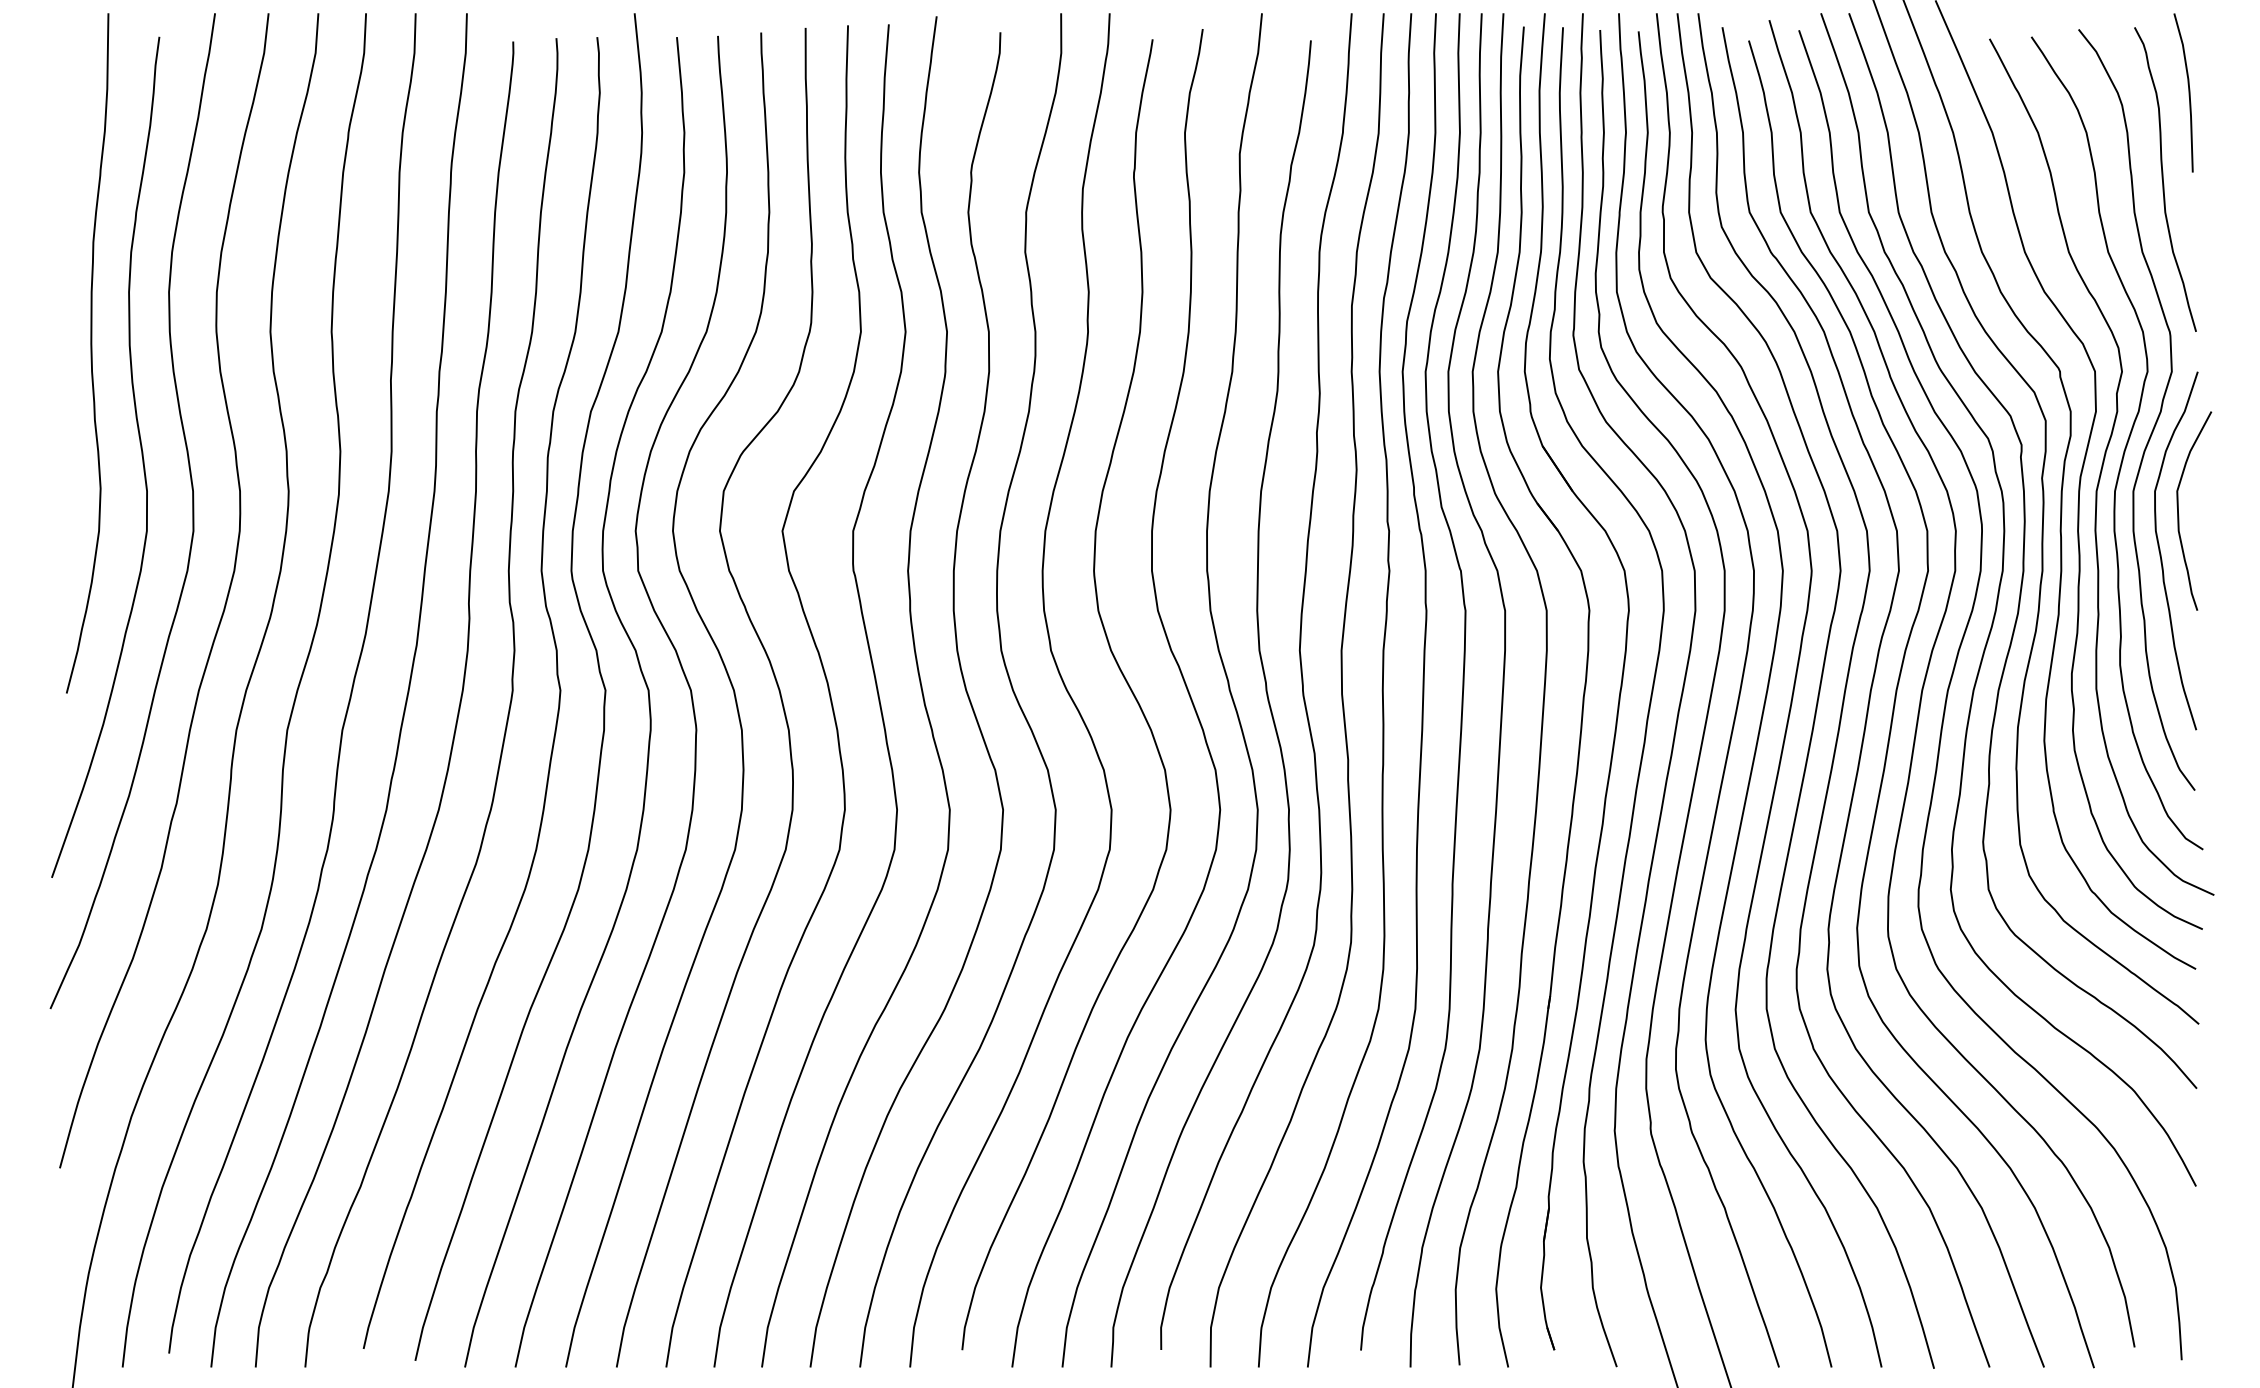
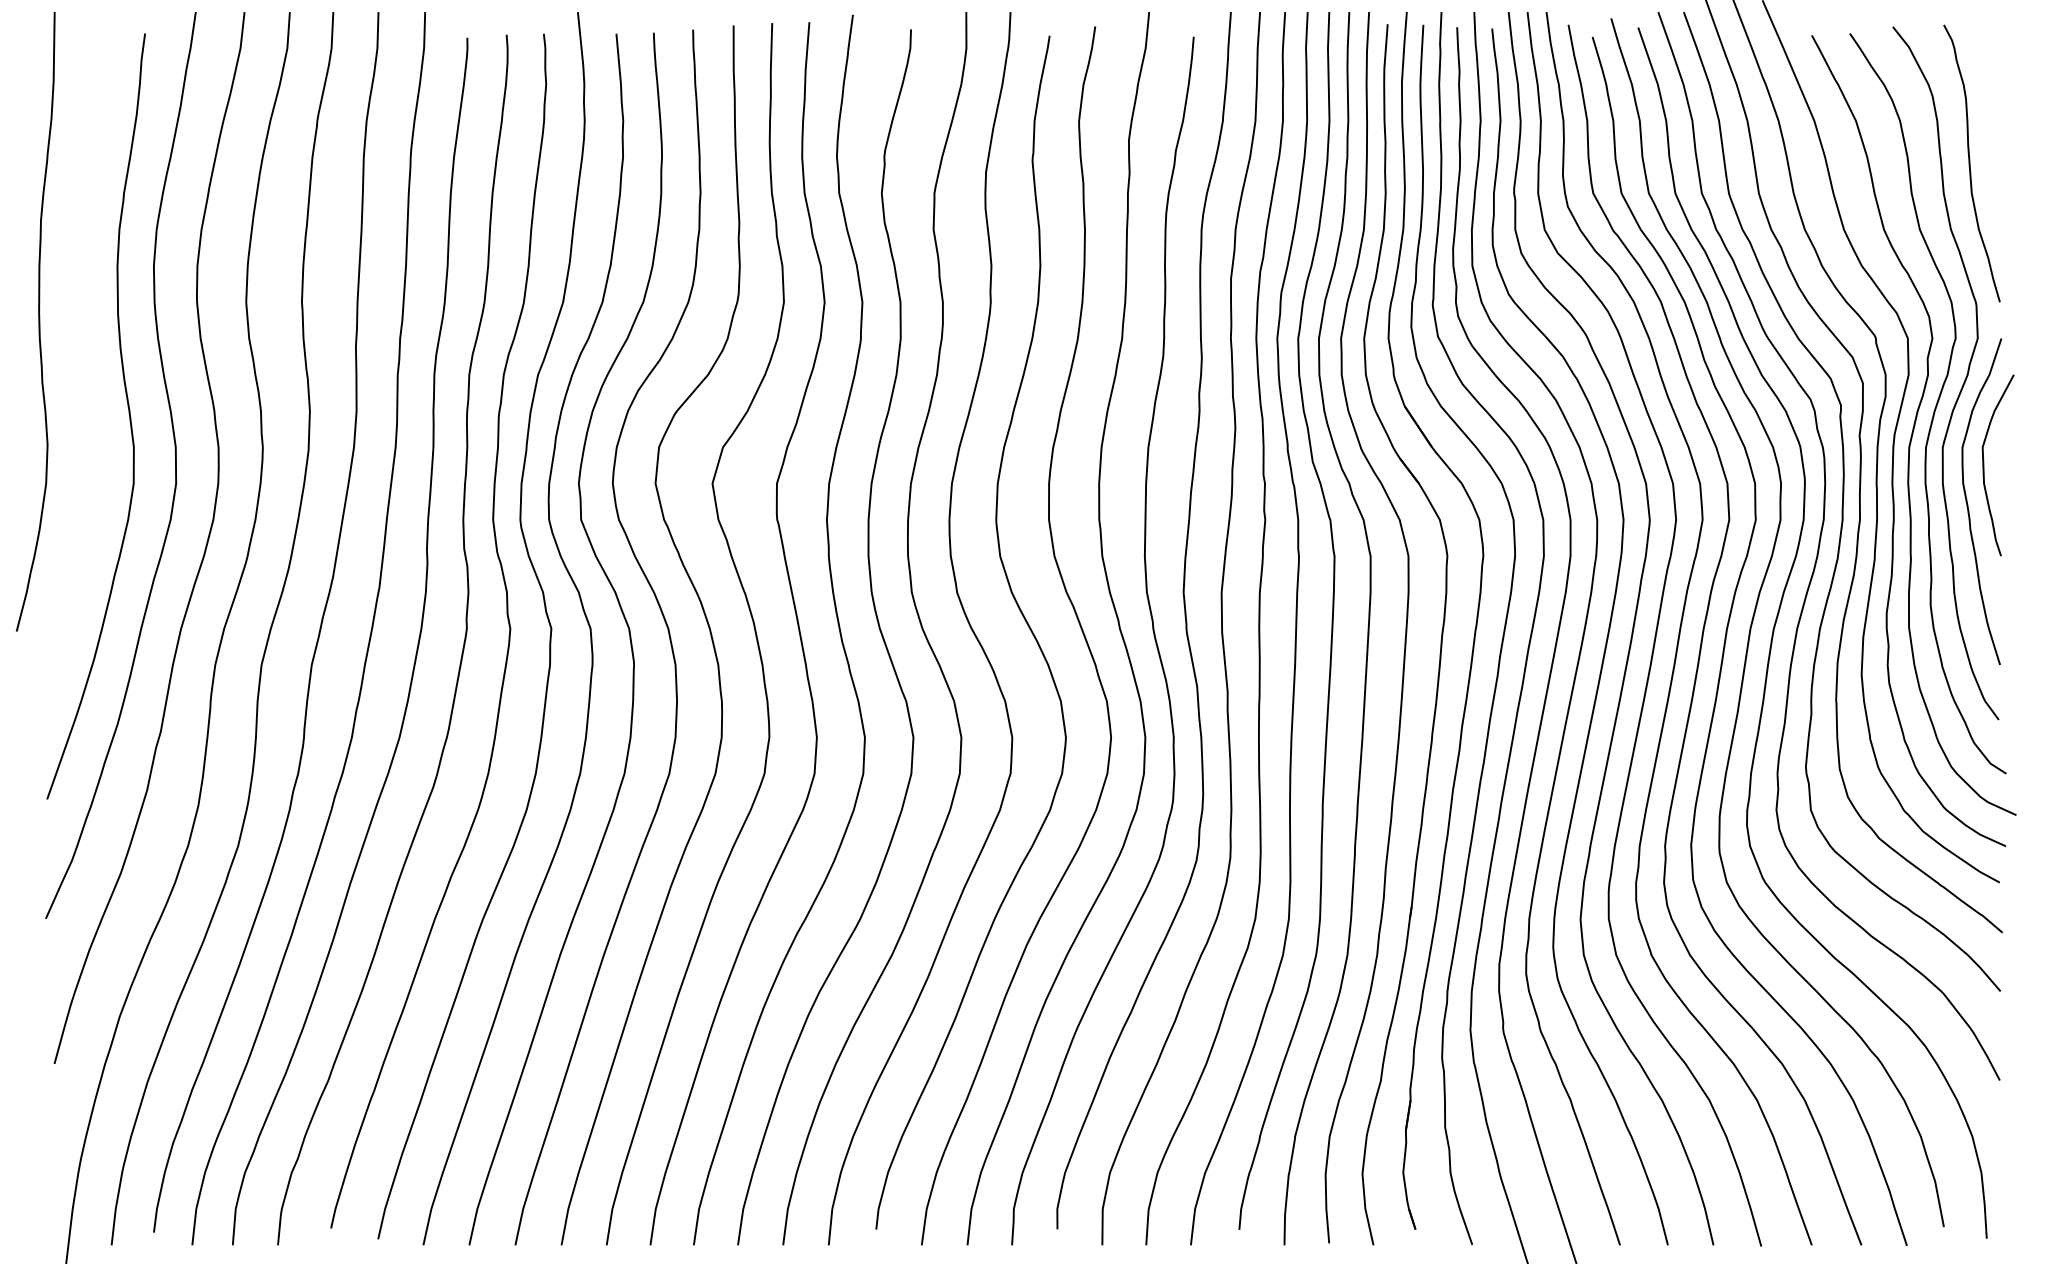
curve: (2188, 91) -> (1992, 83), removed
curve: (90, 353) -> (38, 321), moved

